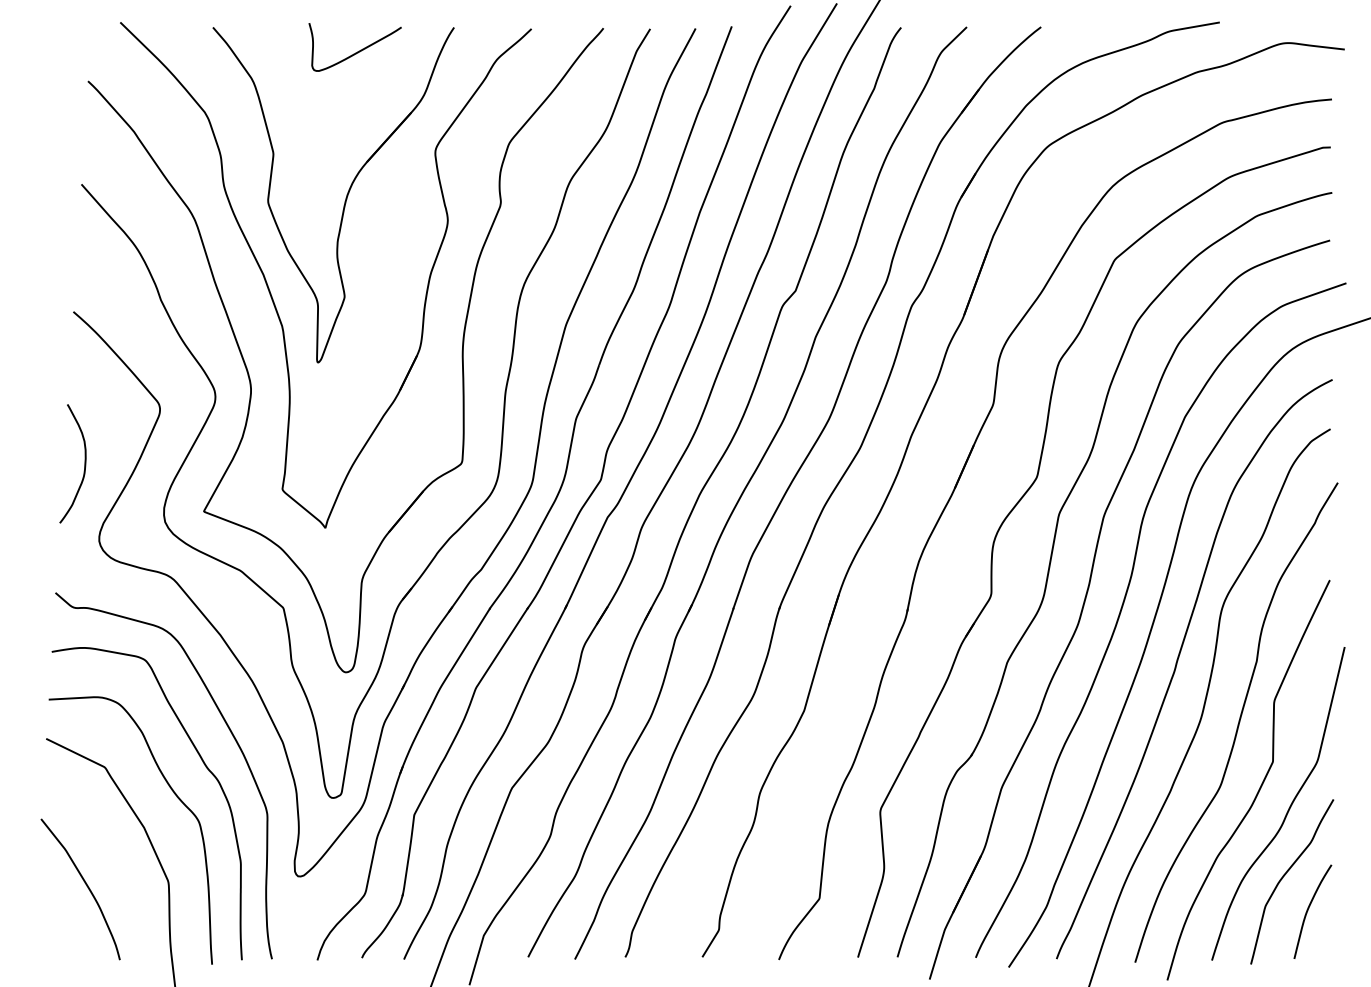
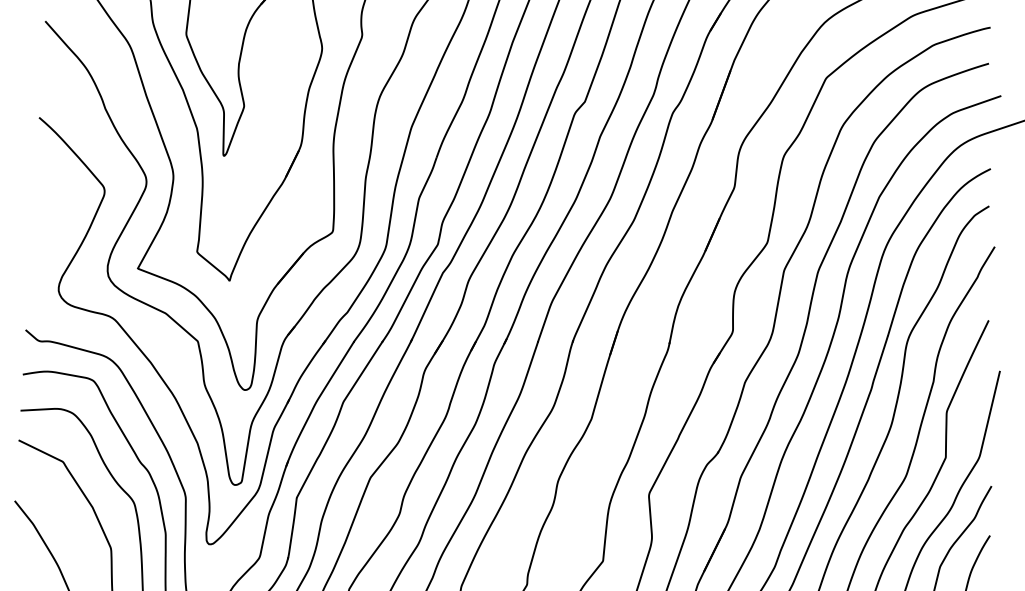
curve: (84, 463) -> (47, 232), removed

